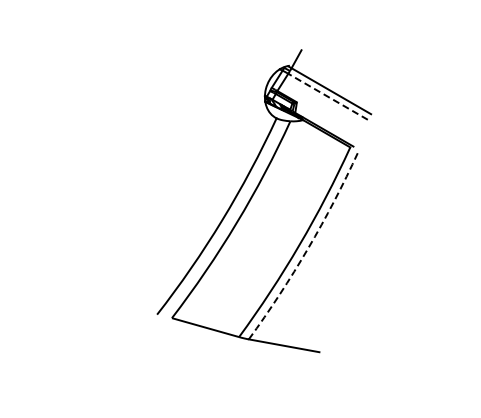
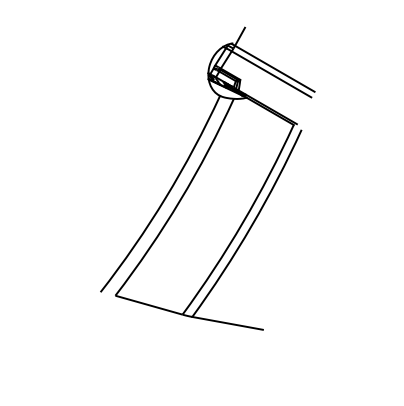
line: (328, 96) -> (271, 74), dashed -> solid
arc: (308, 248) -> (251, 226), dashed -> solid

